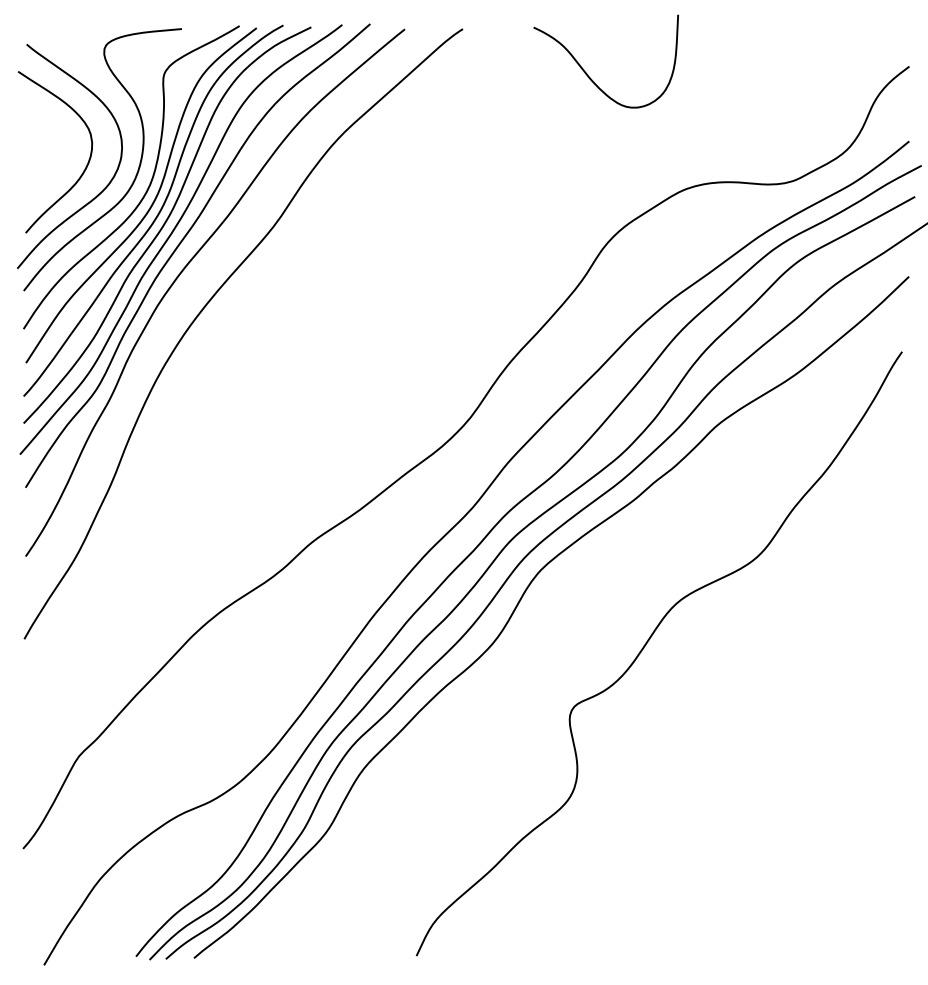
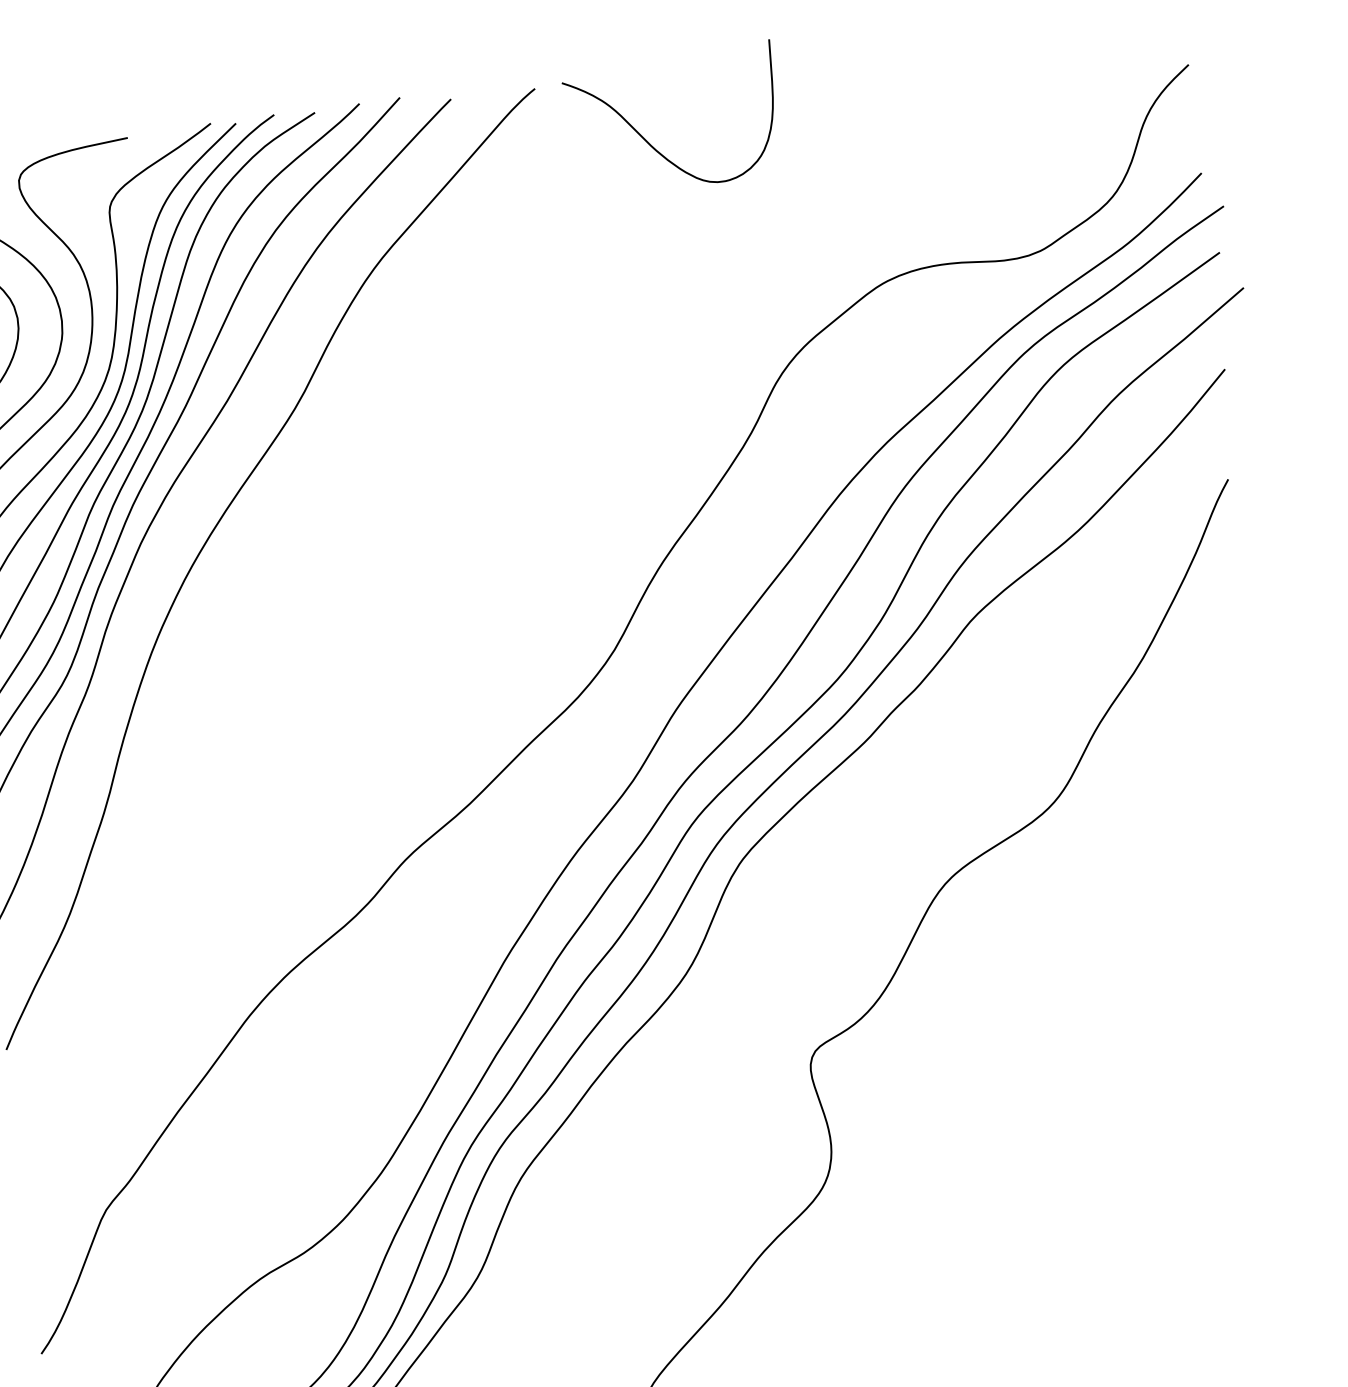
curve: (587, 73) -> (647, 140), moved

